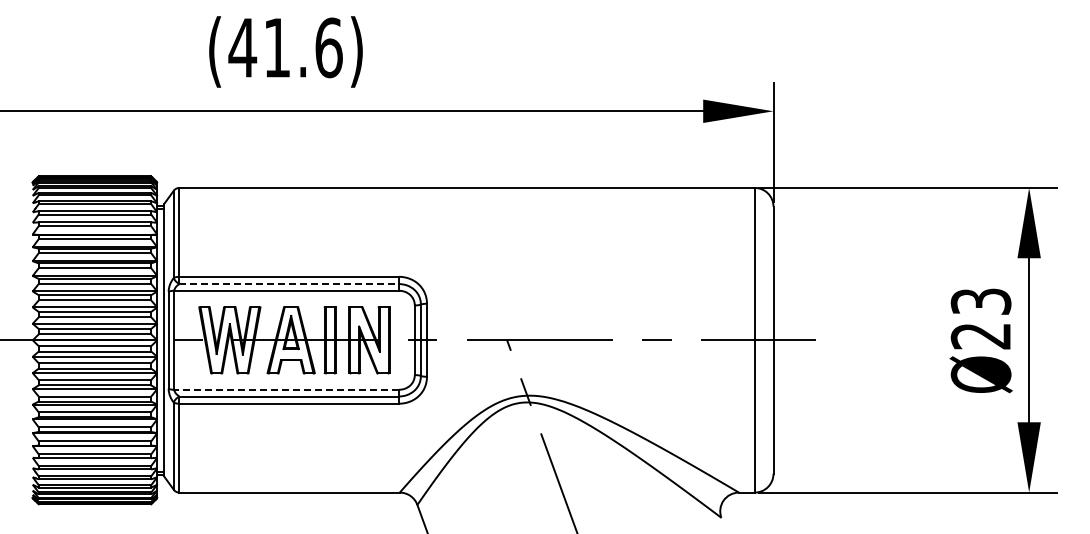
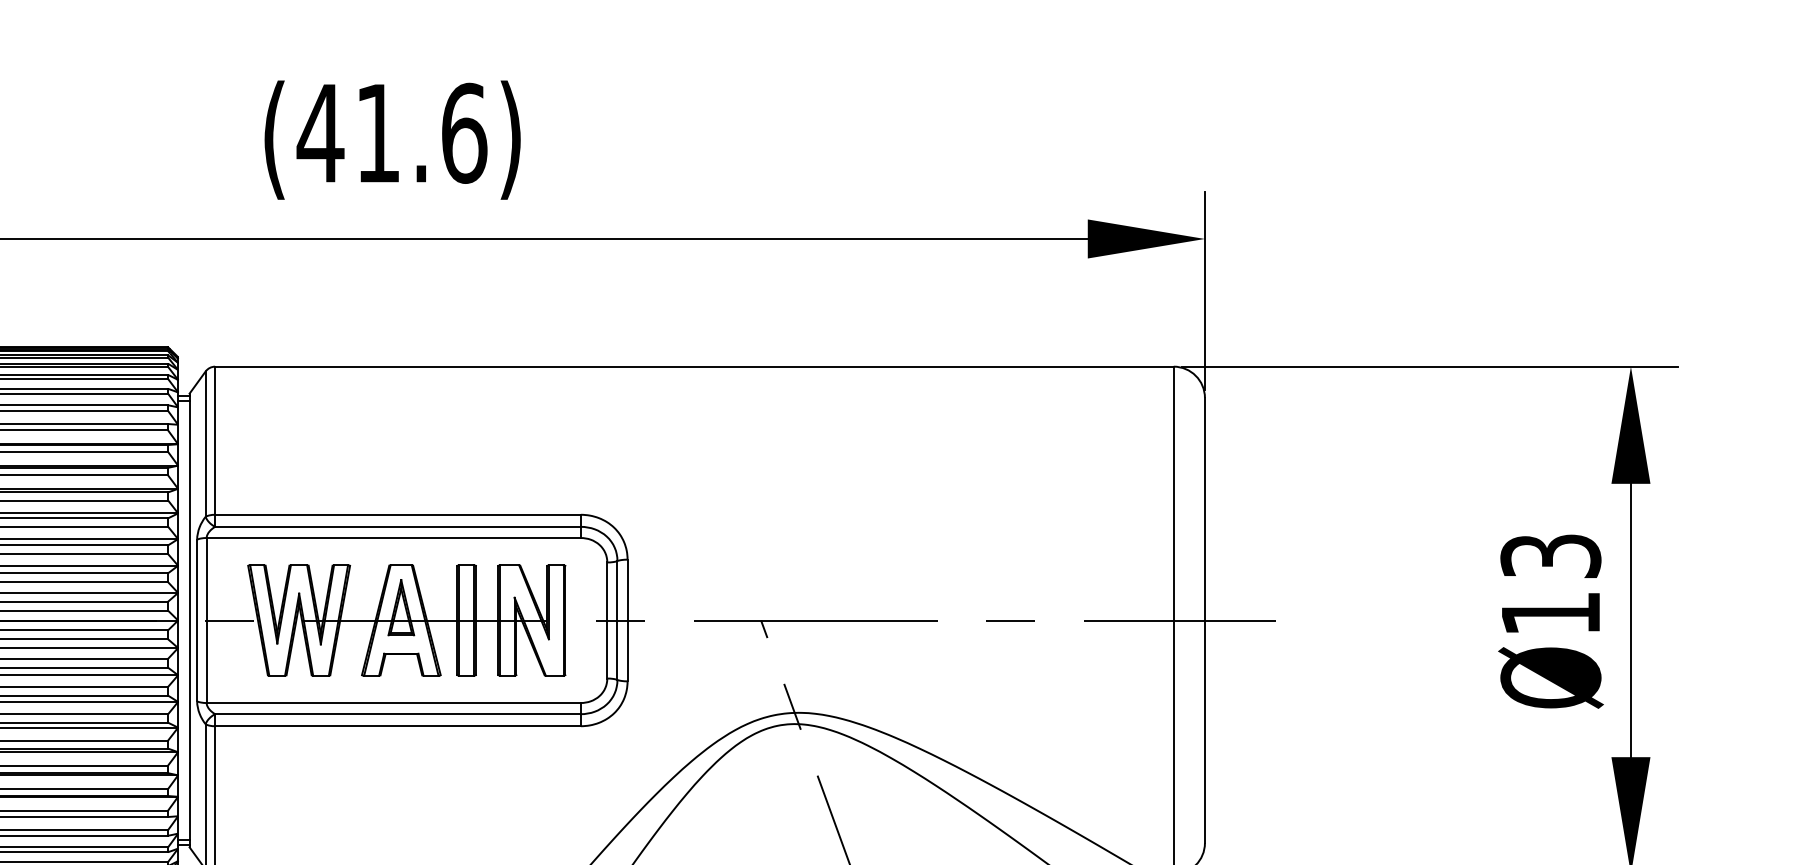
line: (289, 284) -> (398, 527), dashed -> solid
text: (980, 336) -> (1549, 614), Ø23 -> Ø13
line: (286, 389) -> (393, 702), dashed -> solid

